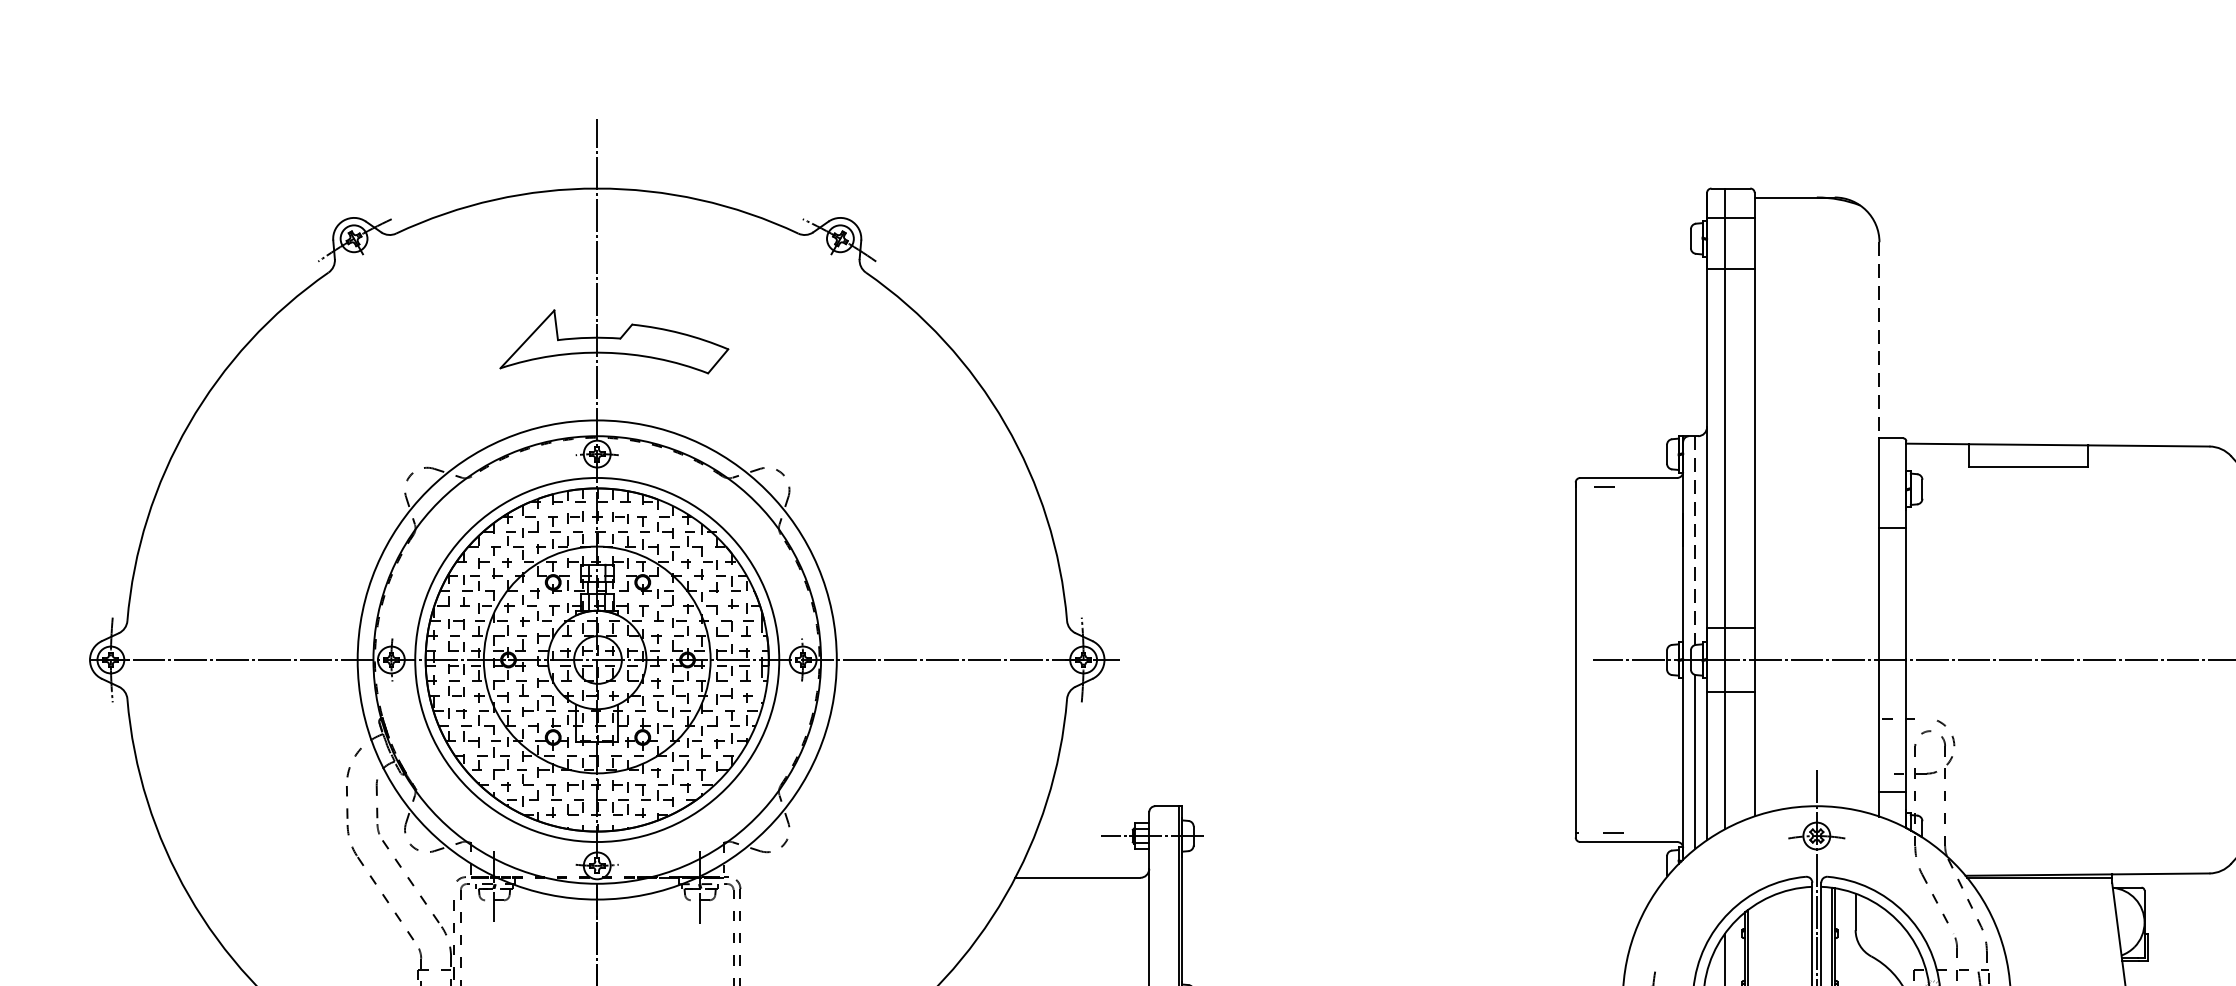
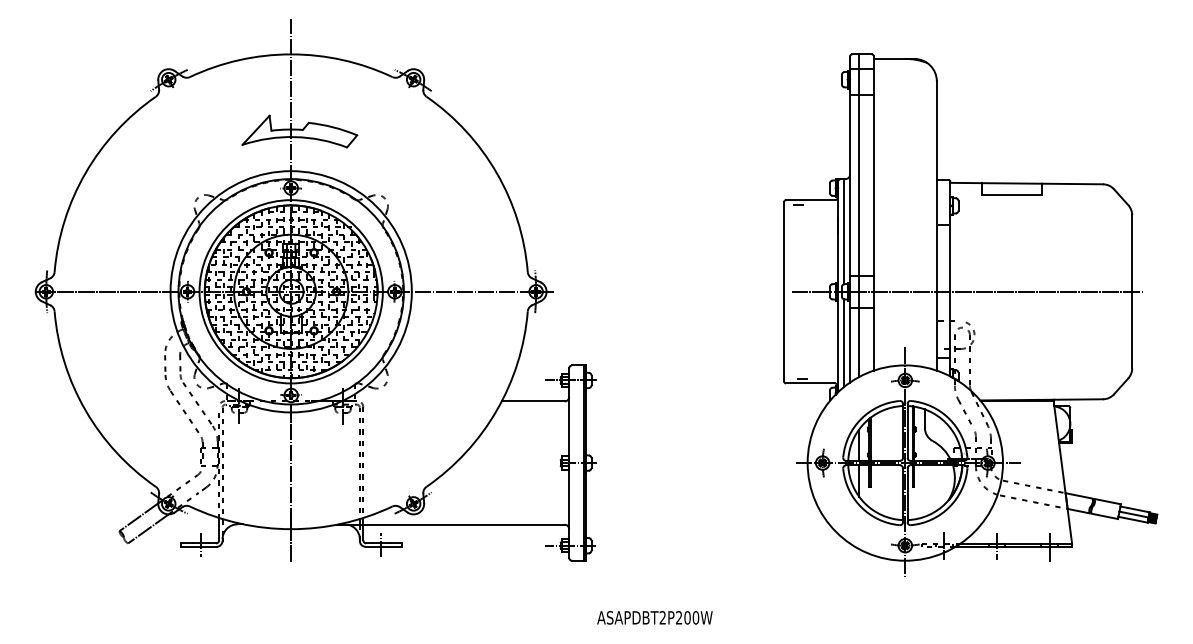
line: (1878, 341) -> (936, 131), dashed -> solid
line: (1696, 540) -> (844, 231), dashed -> solid

